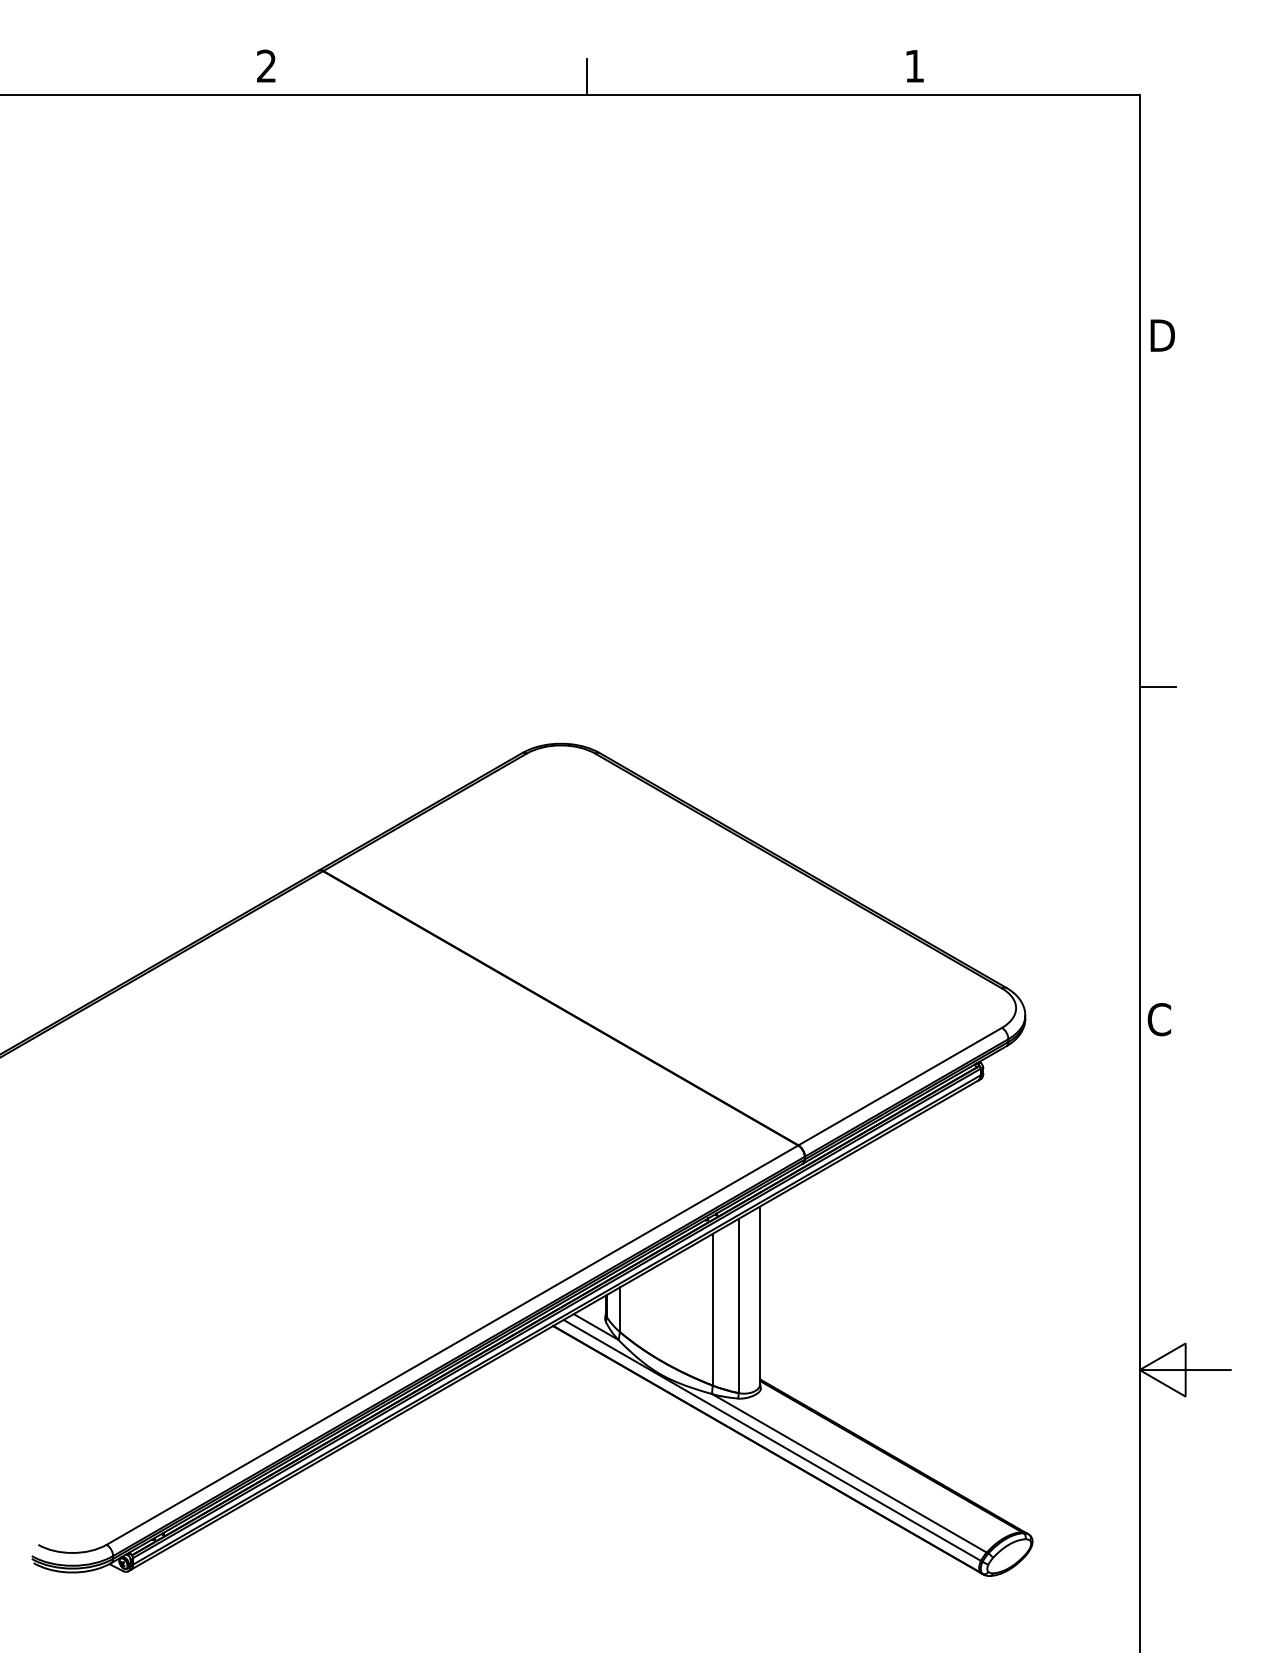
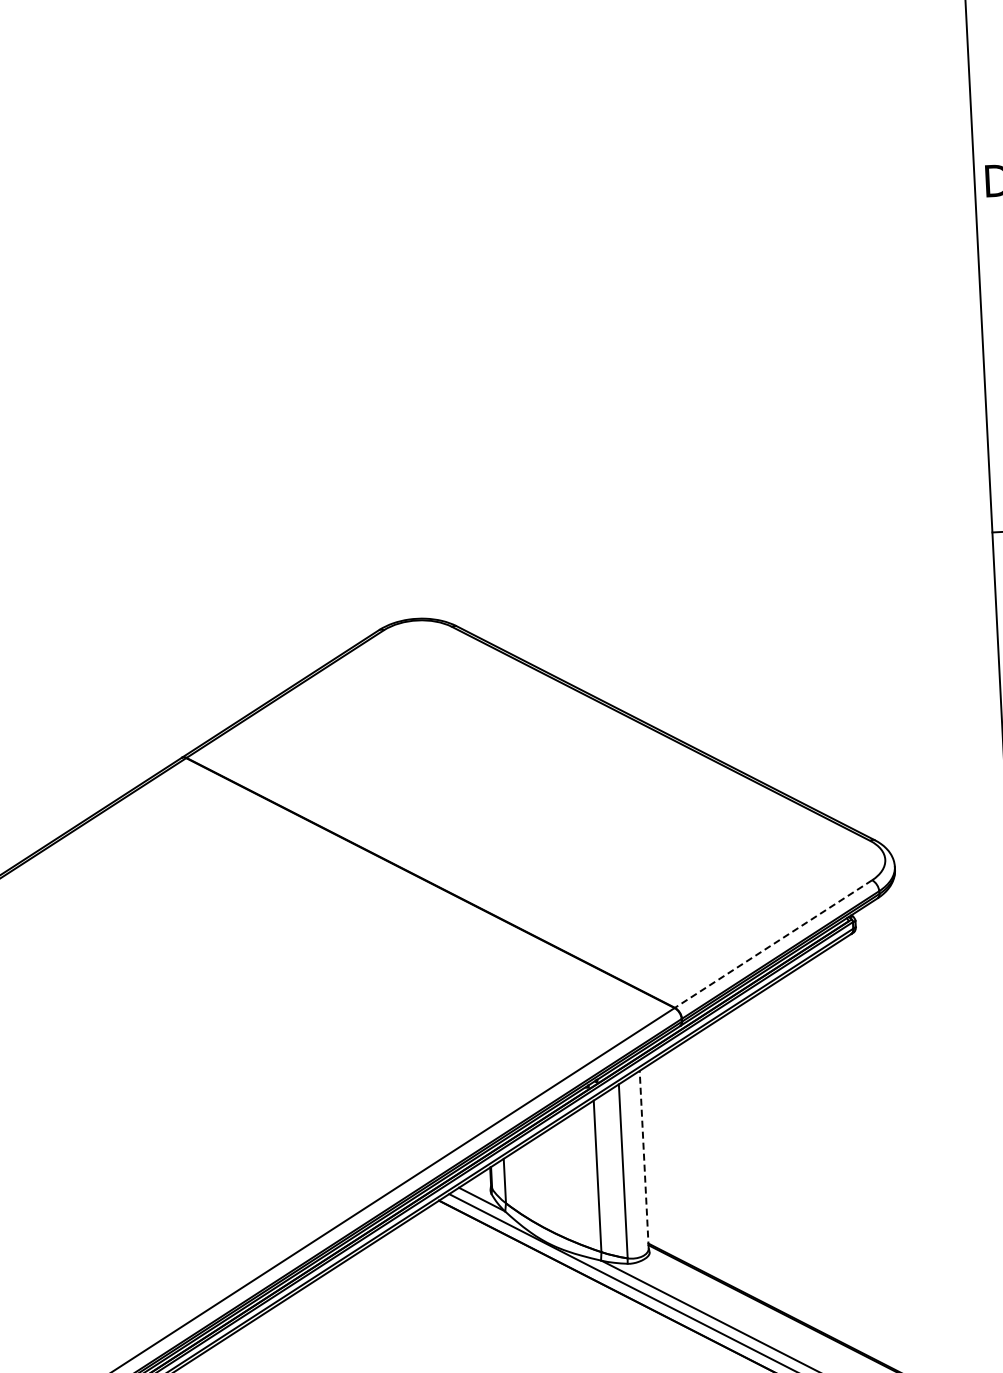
line: (899, 1086) -> (772, 943), solid -> dashed
line: (760, 1295) -> (644, 1159), solid -> dashed

